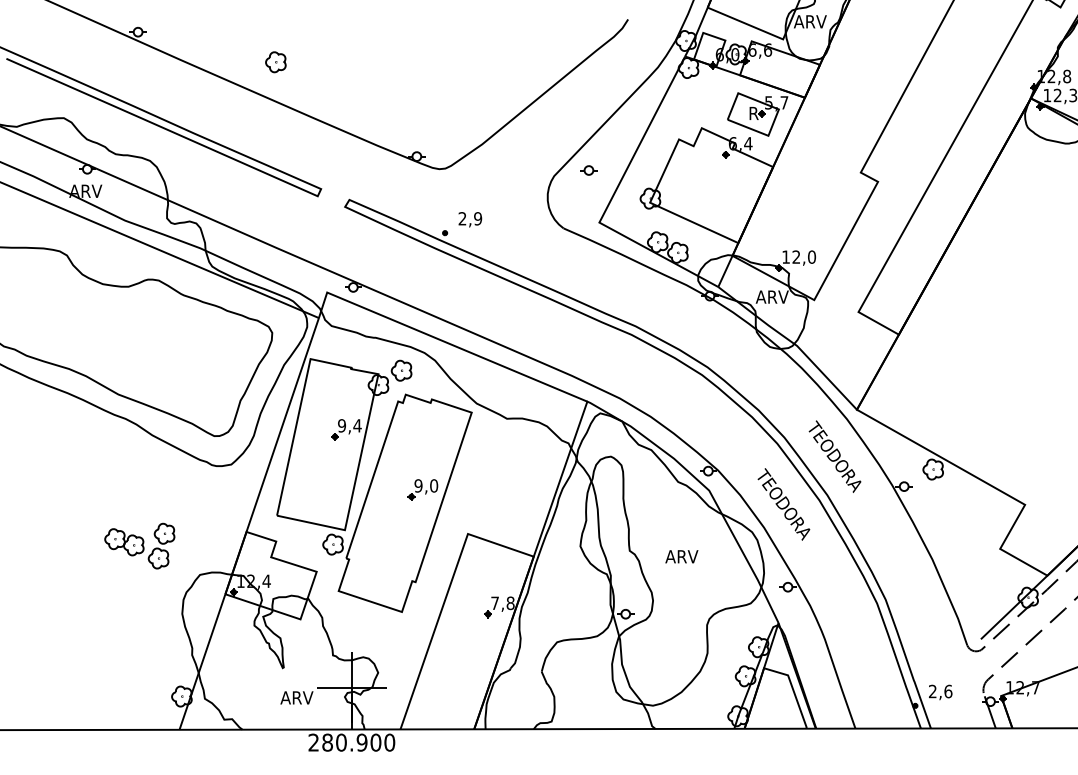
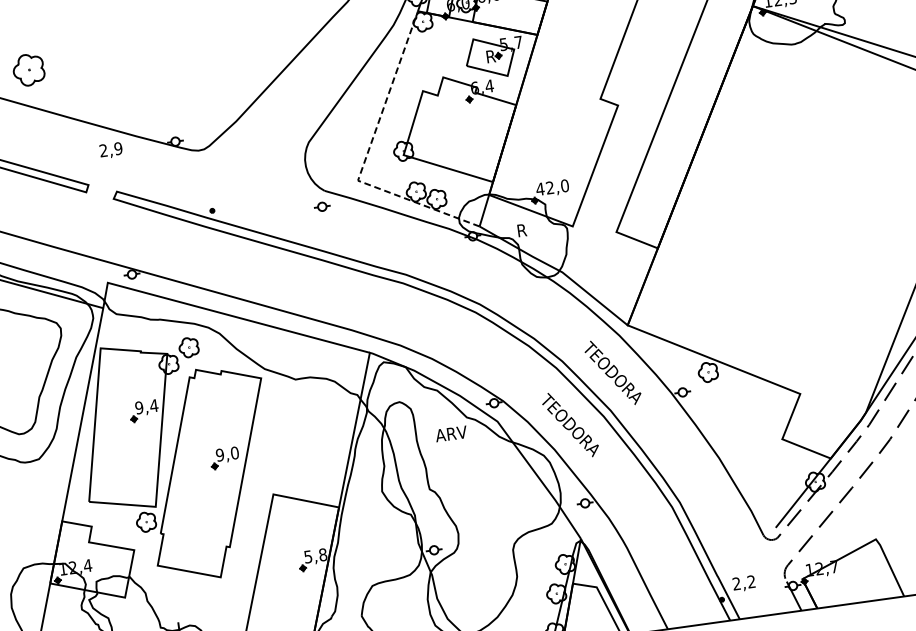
part: (275, 62) -> (28, 70), size x1.6
part: (588, 170) -> (321, 206), moved
line: (610, 200) -> (365, 158), solid -> dashed
text: (470, 219) -> (111, 150), moved
text: (785, 256) -> (539, 188), 12,0 -> 42,0
text: (771, 296) -> (531, 228), ARV -> R
text: (681, 556) -> (450, 433), moved
text: (494, 603) -> (307, 557), 7,8 -> 5,8
text: (948, 691) -> (751, 581), 2,6 -> 2,2

